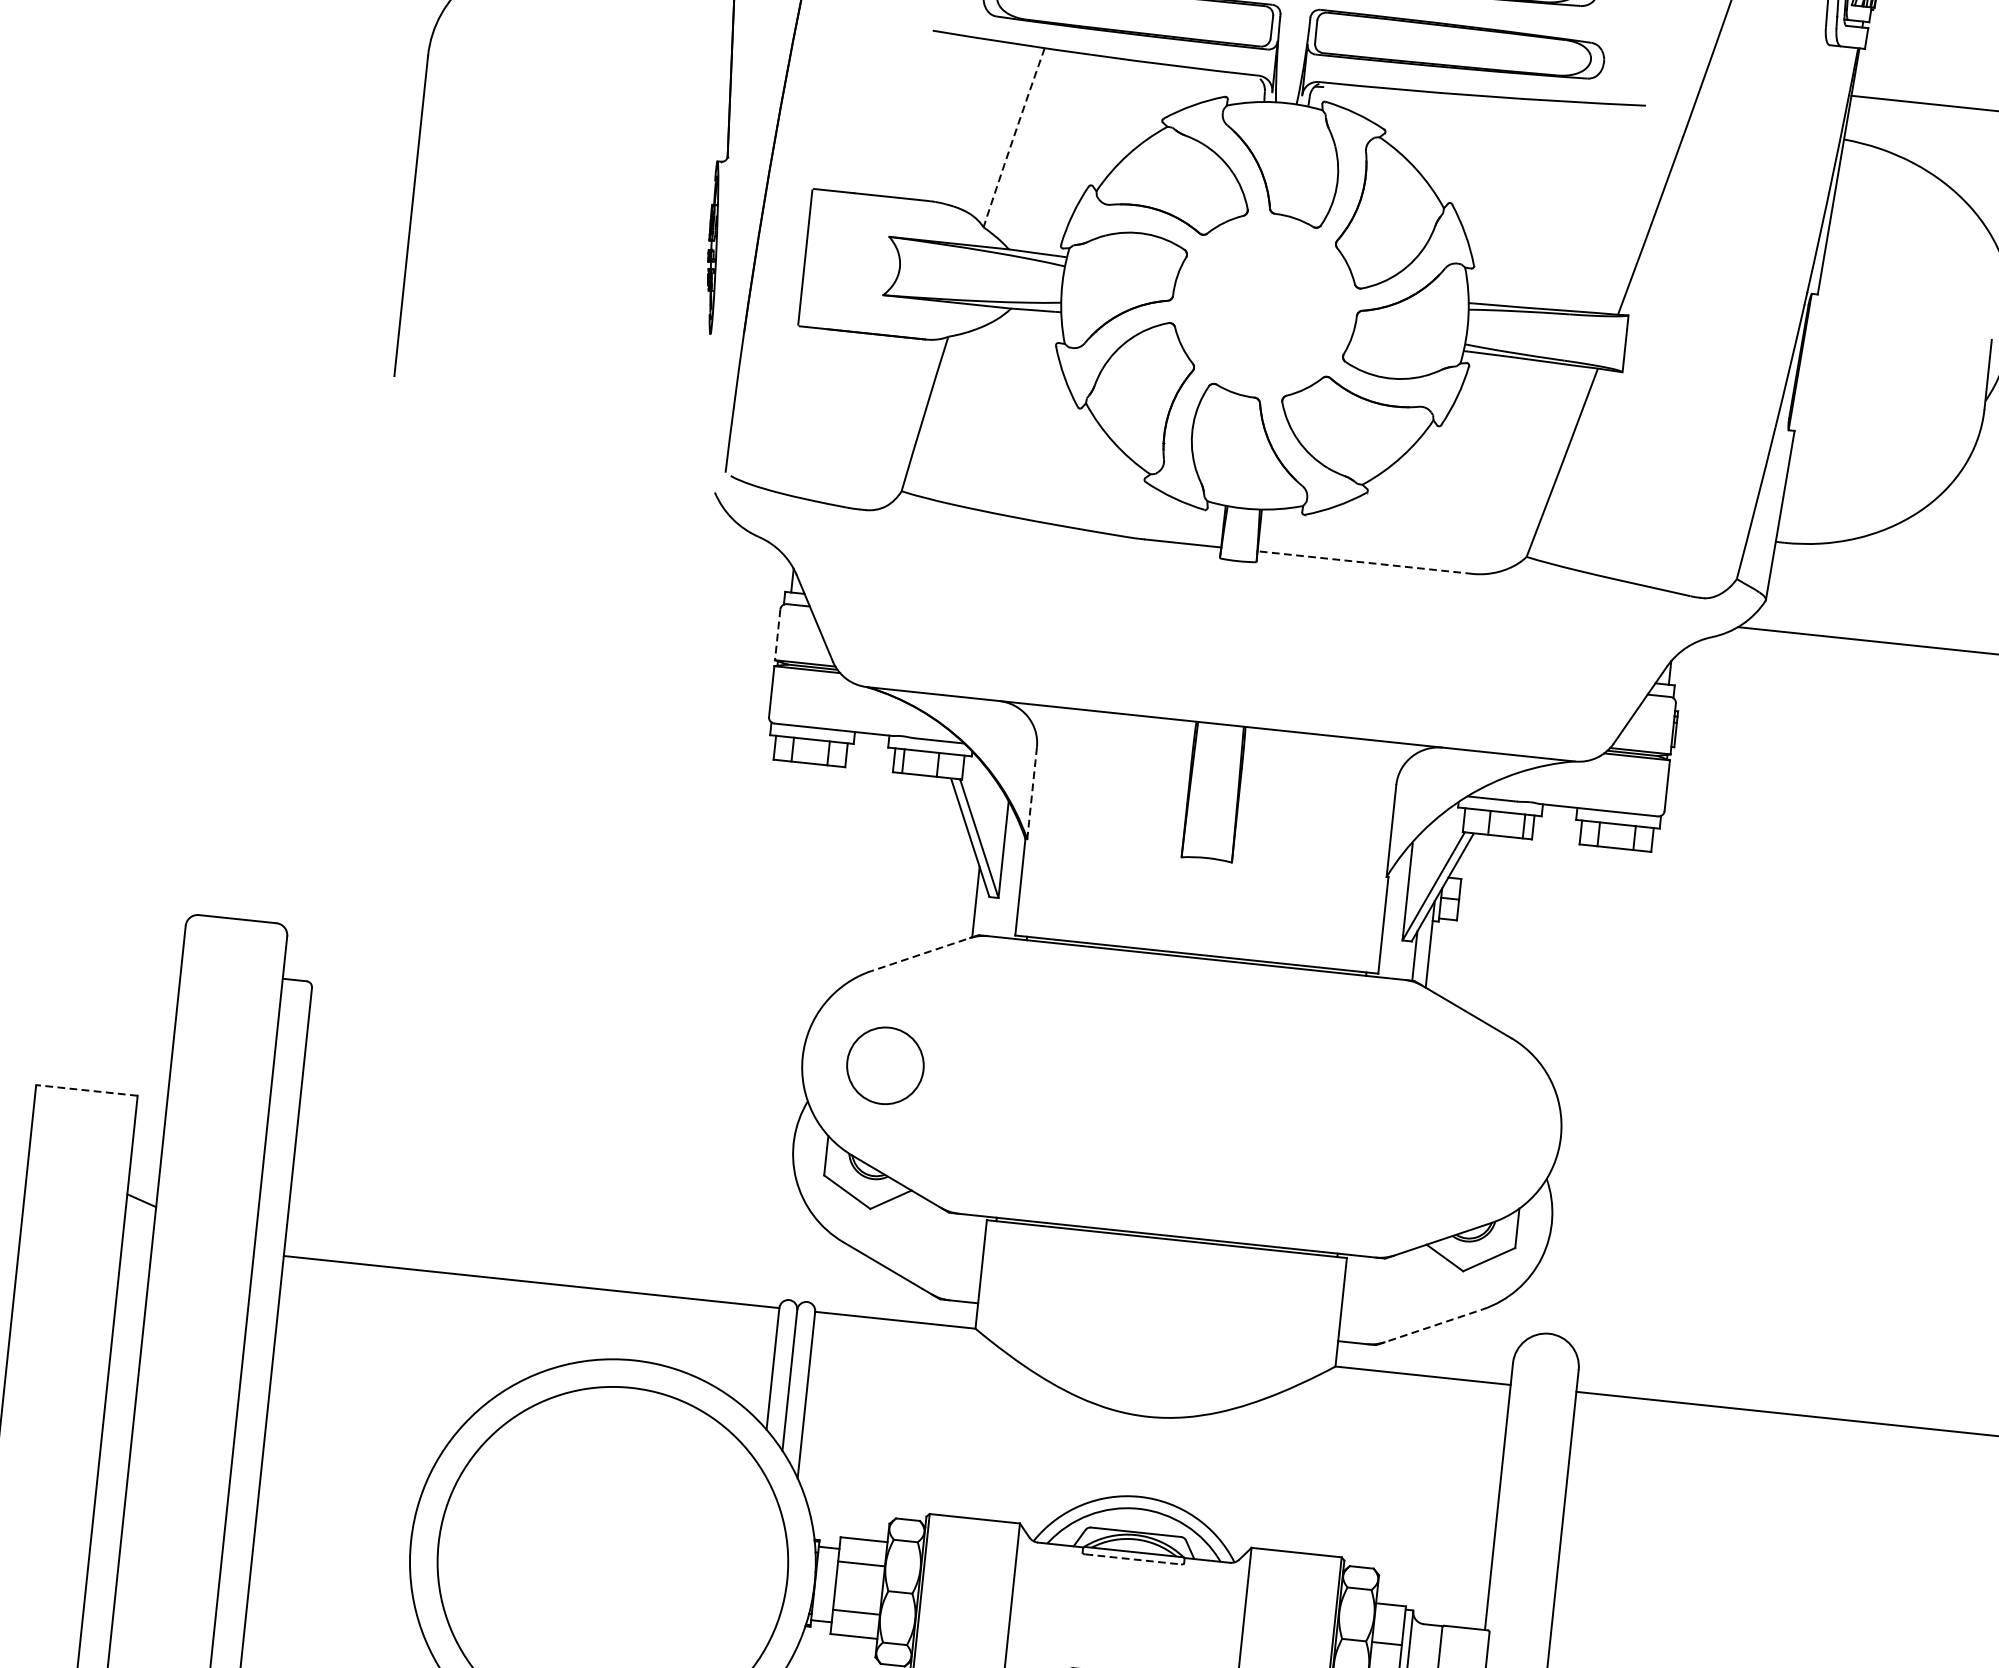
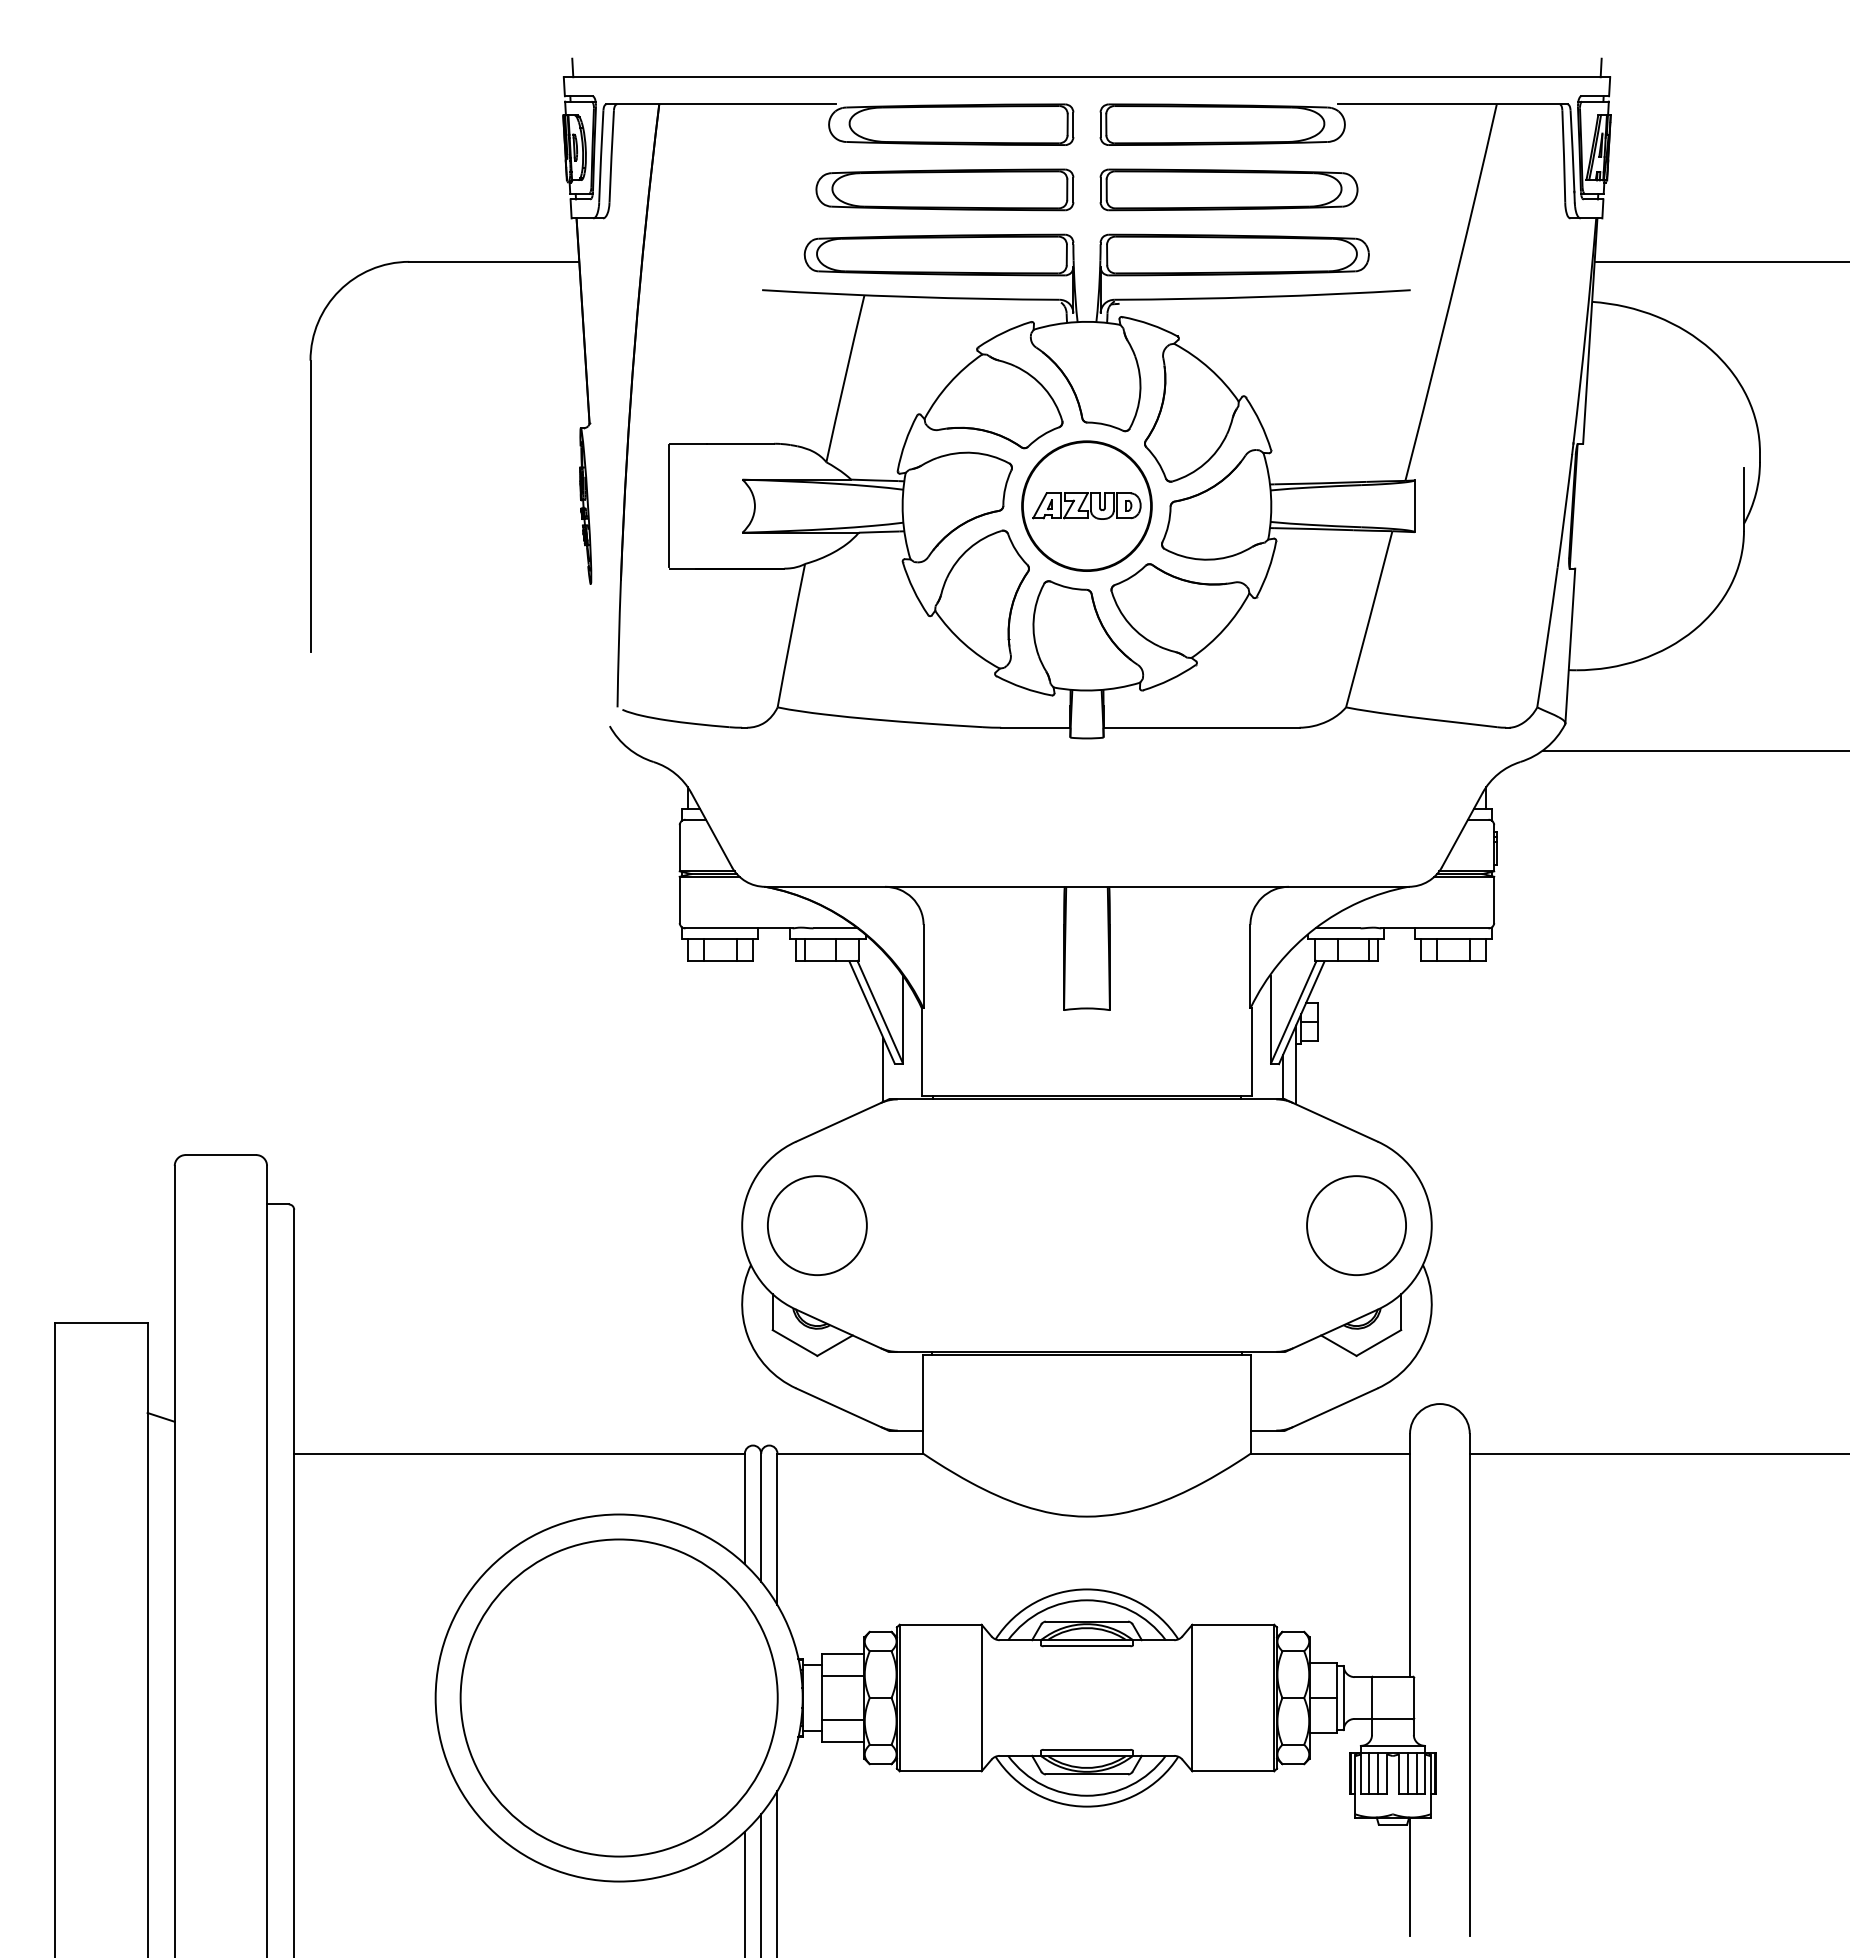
arc: (1013, 137) -> (844, 378), dashed -> solid
part: (1264, 304) -> (1086, 505), added
line: (1365, 562) -> (1201, 727), dashed -> solid
line: (777, 635) -> (679, 848), dashed -> solid
line: (1032, 793) -> (923, 966), dashed -> solid
line: (924, 952) -> (841, 1120), dashed -> solid
circle: (885, 1065) -> (817, 1225), size x1.43
line: (85, 1090) -> (100, 1323), dashed -> solid
circle: (1478, 1127) -> (1356, 1225), added
line: (1430, 1327) -> (1332, 1409), dashed -> solid
line: (1133, 1559) -> (1087, 1646), dashed -> solid

